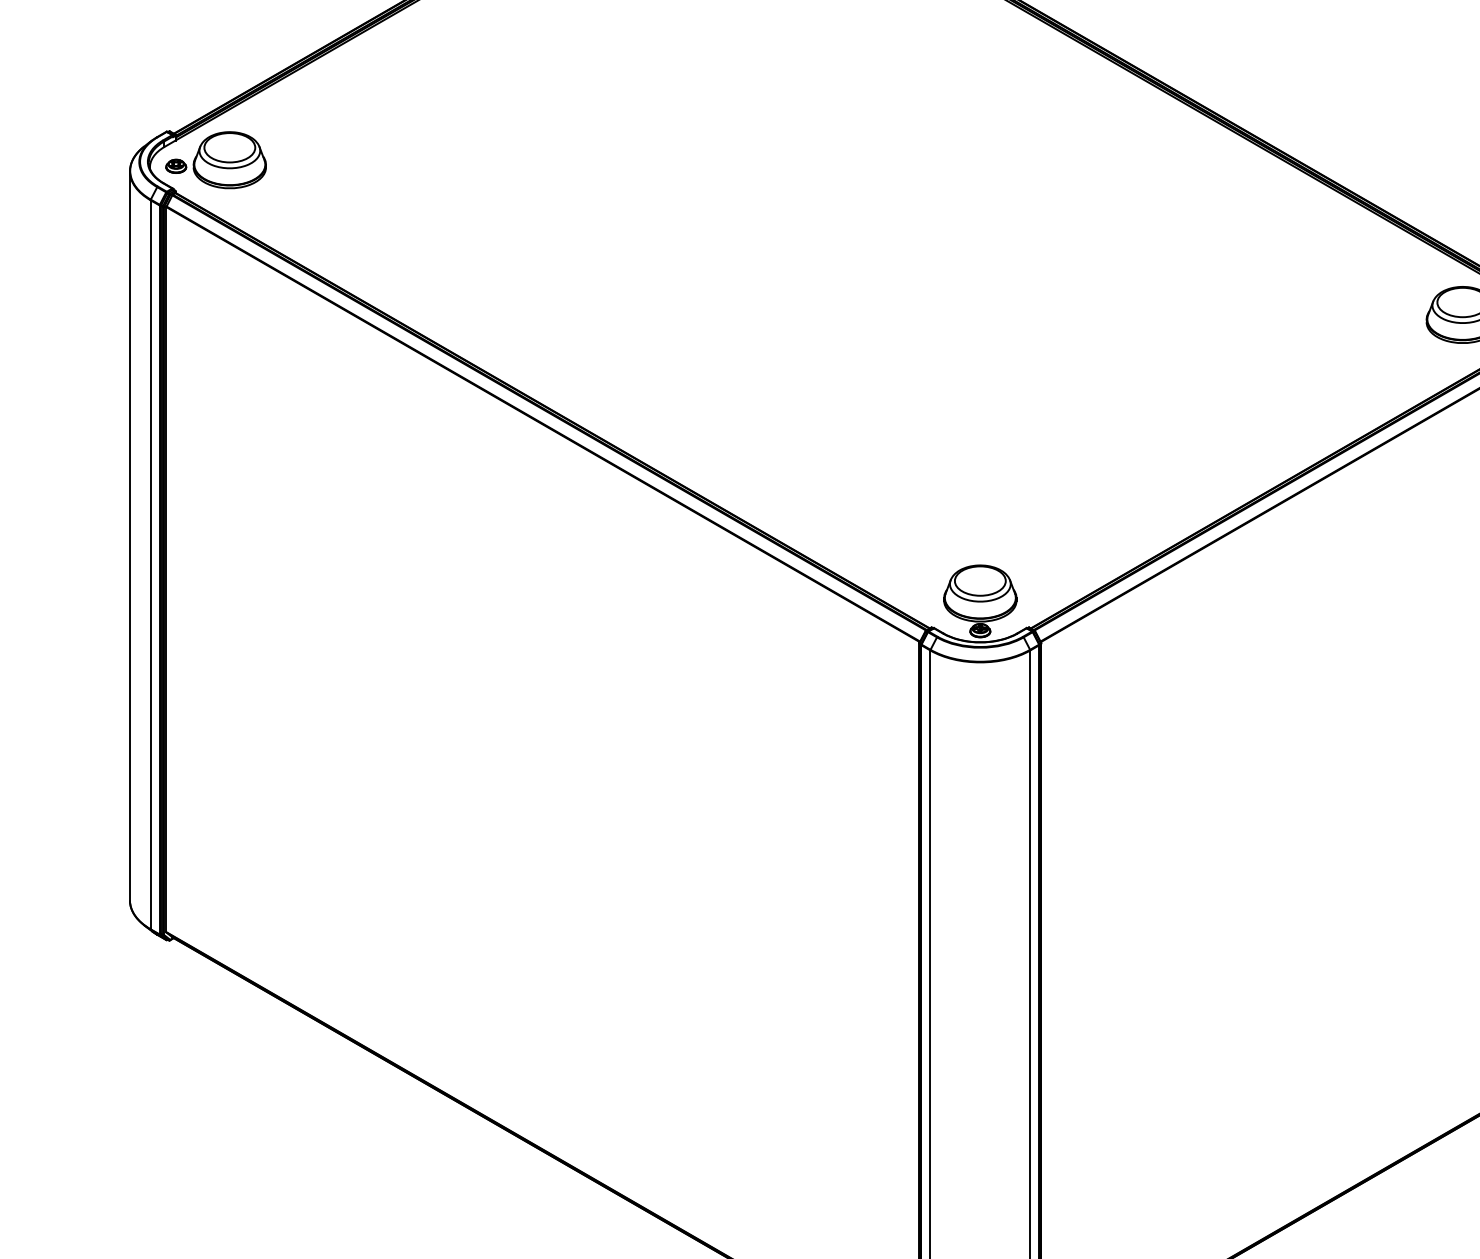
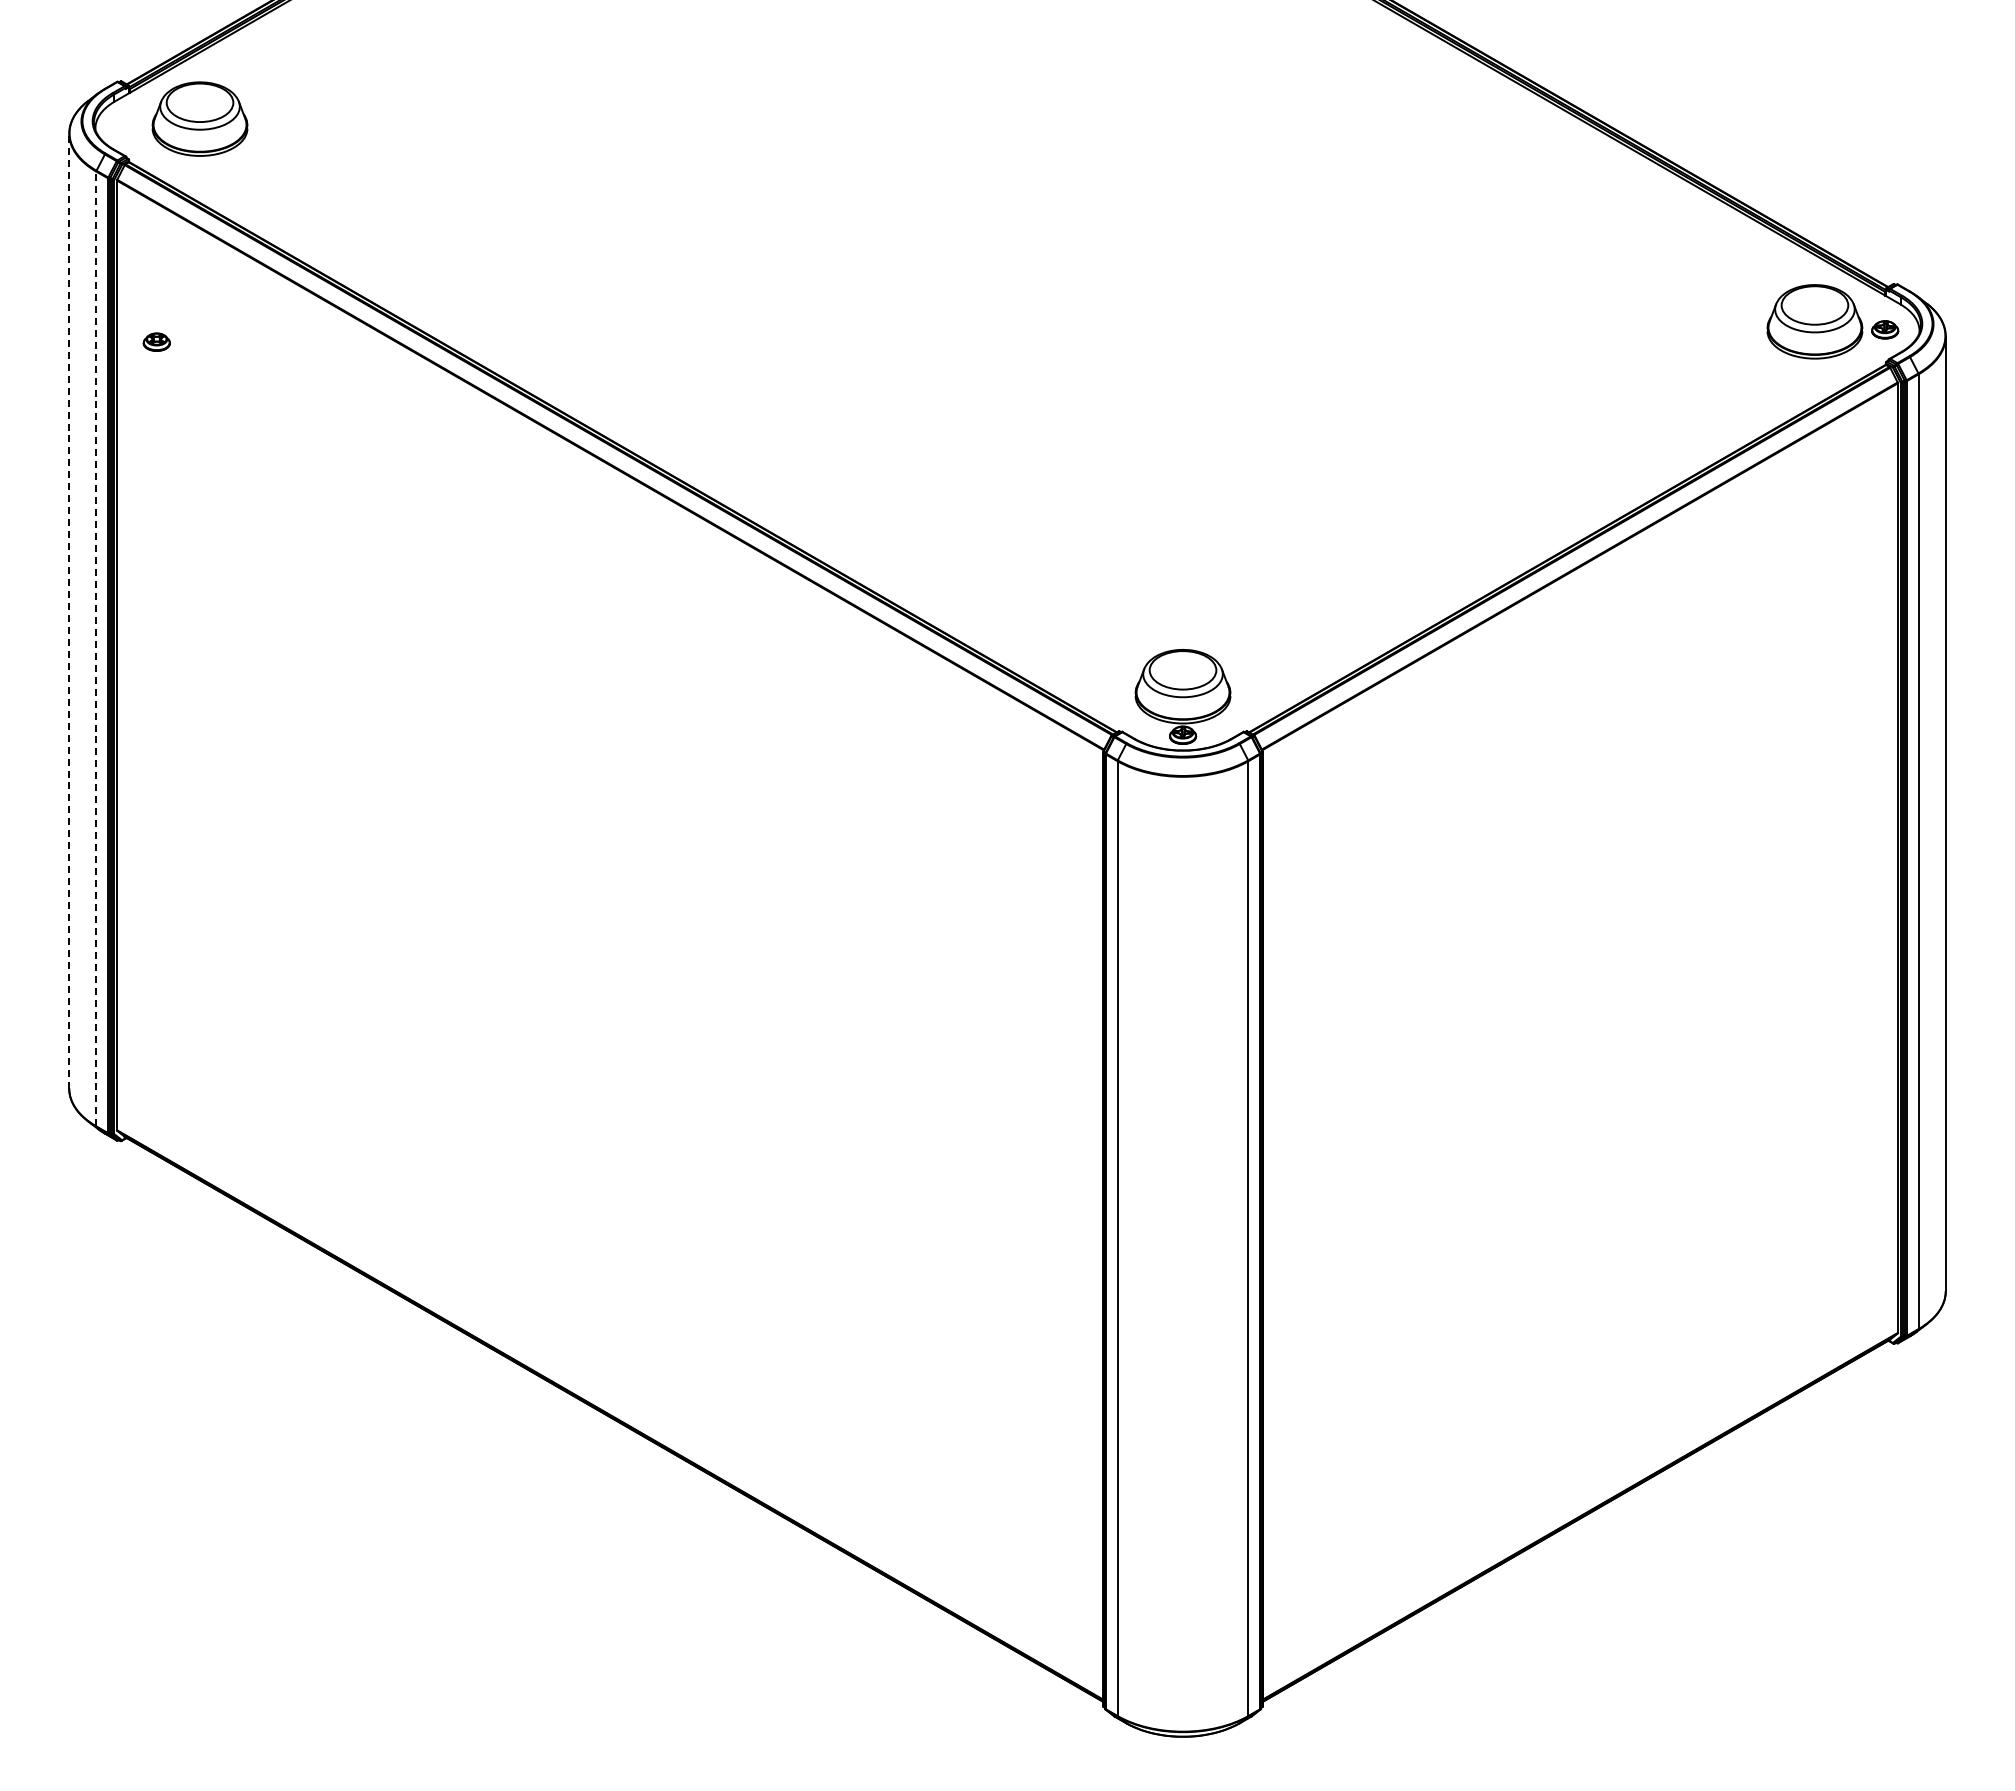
part: (175, 165) -> (156, 341), moved
line: (130, 535) -> (69, 610), solid -> dashed
line: (150, 564) -> (96, 648), solid -> dashed

